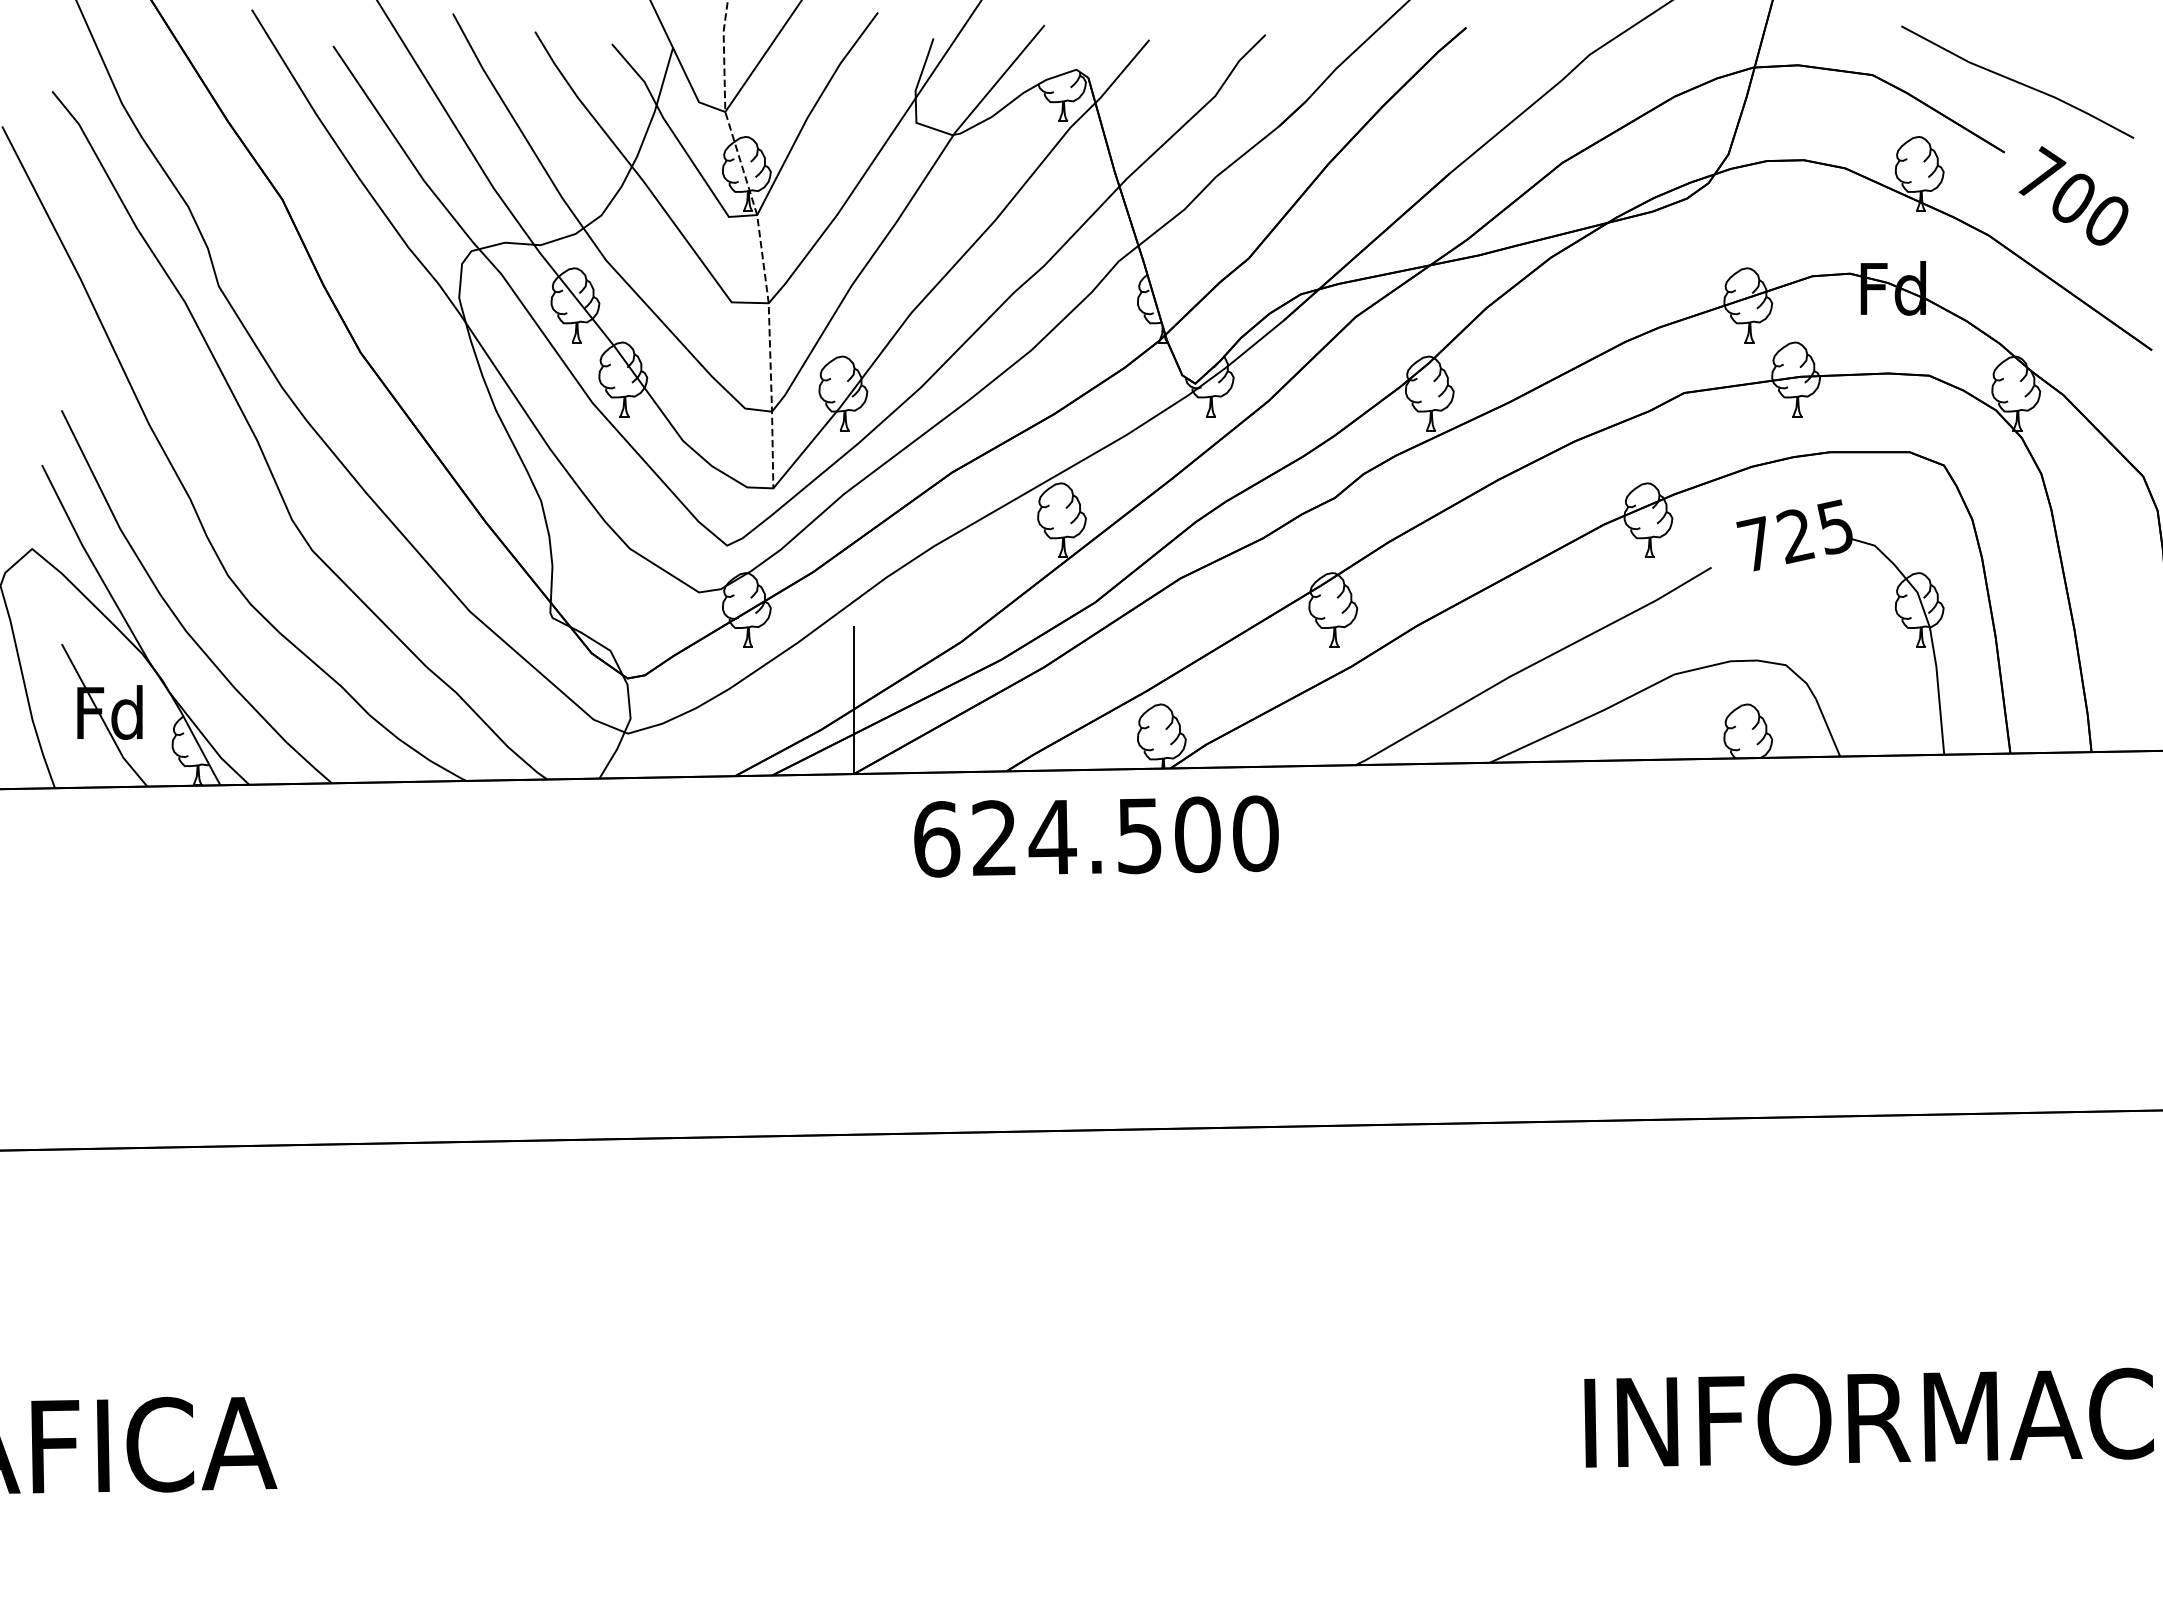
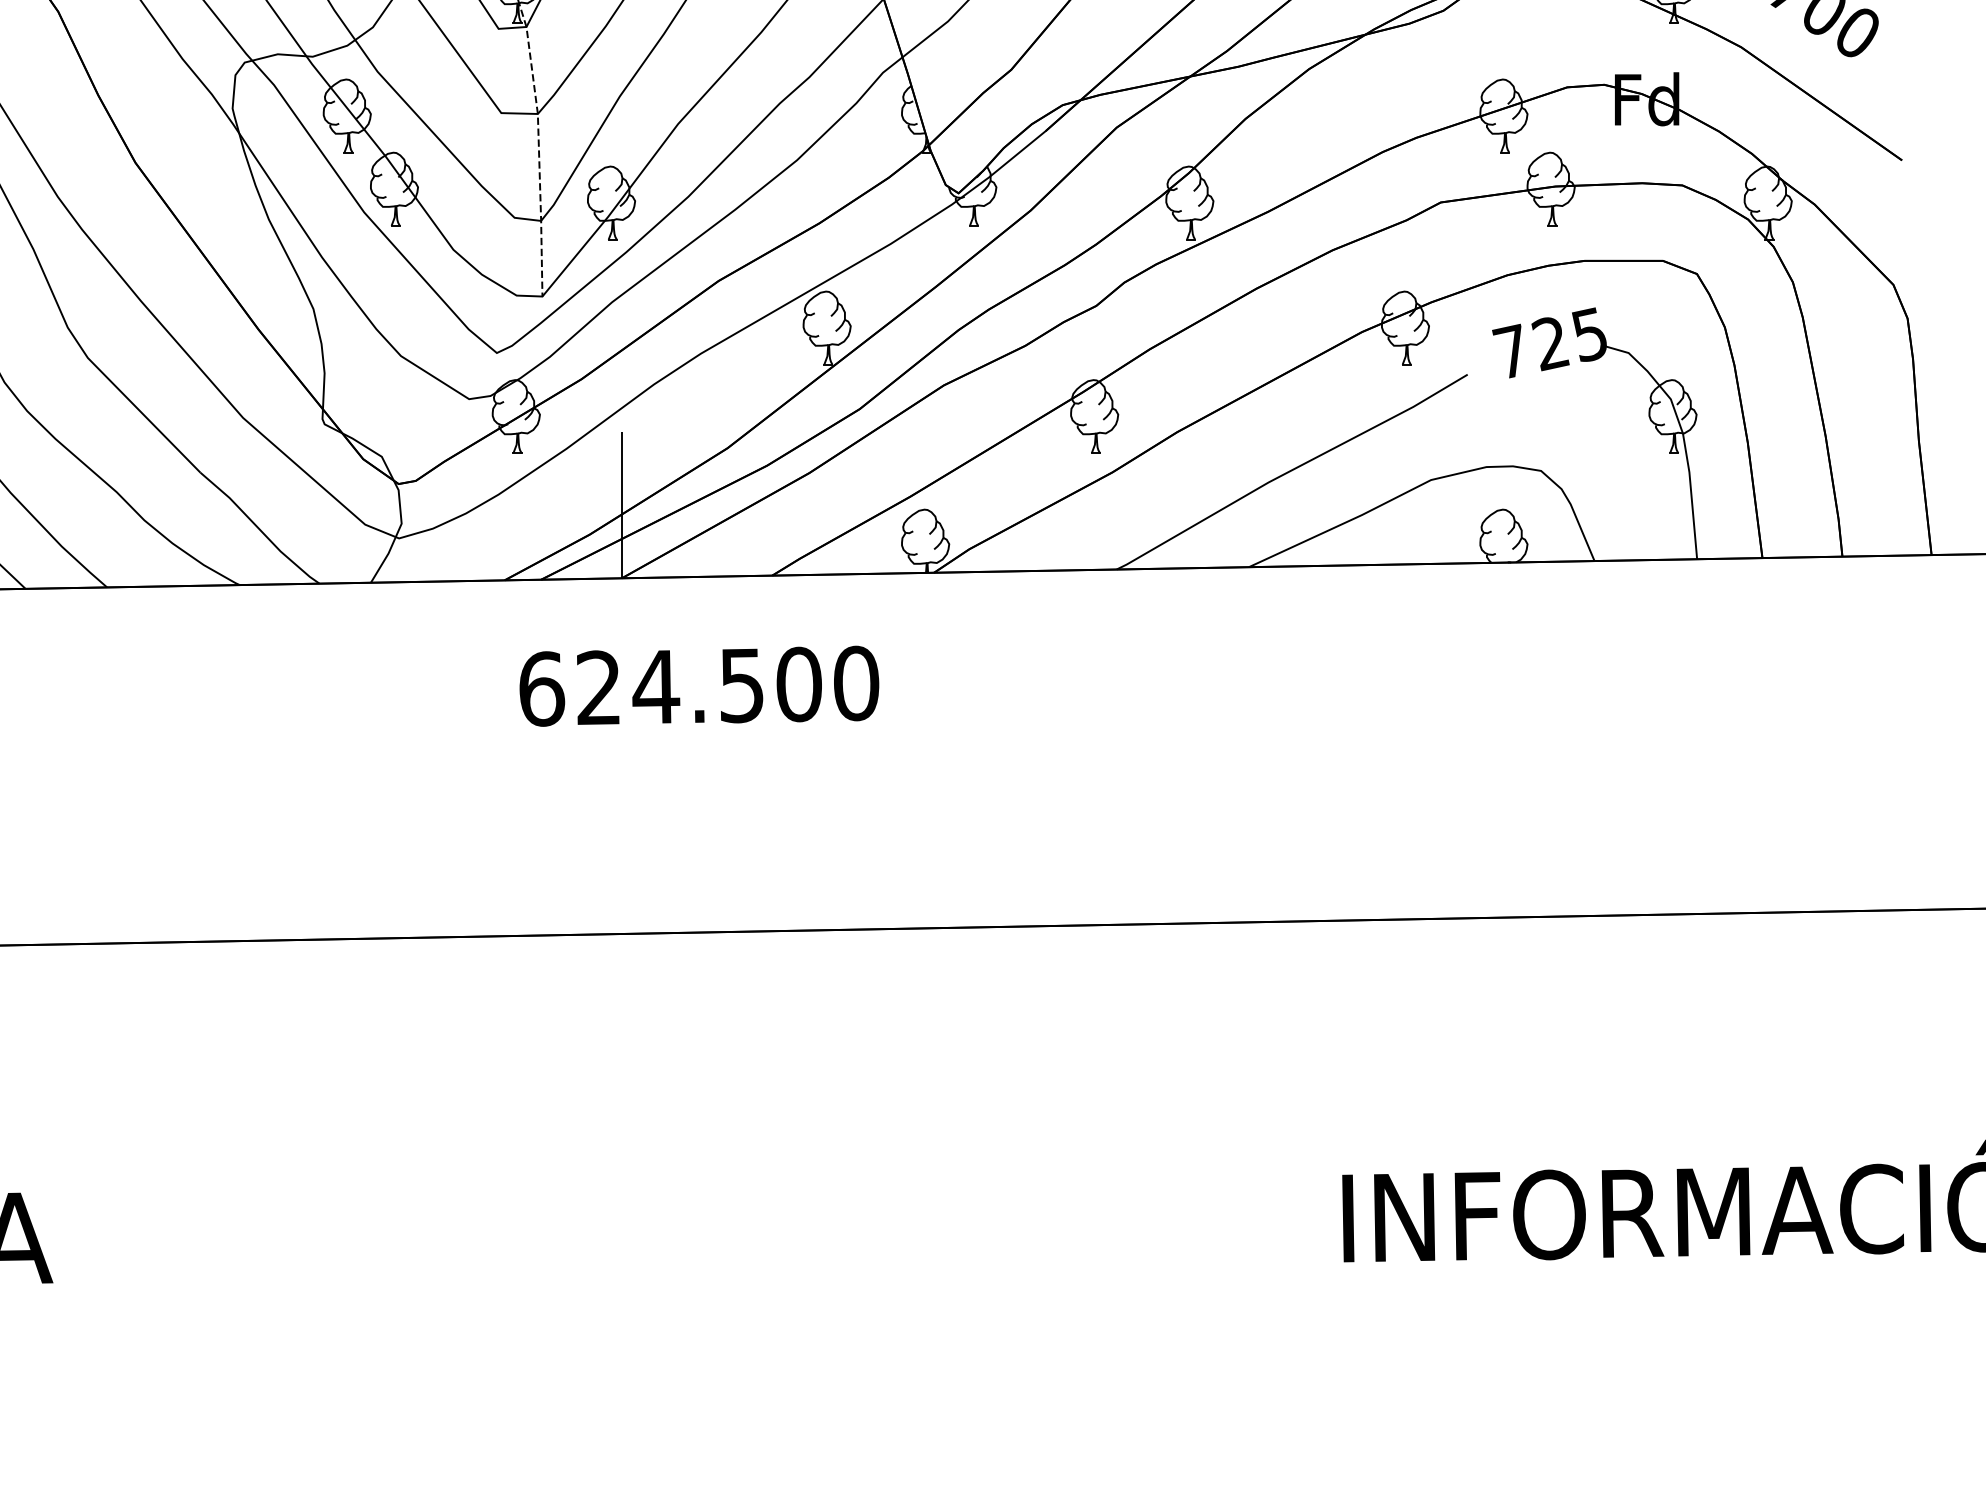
text: (1096, 836) -> (699, 686), moved

